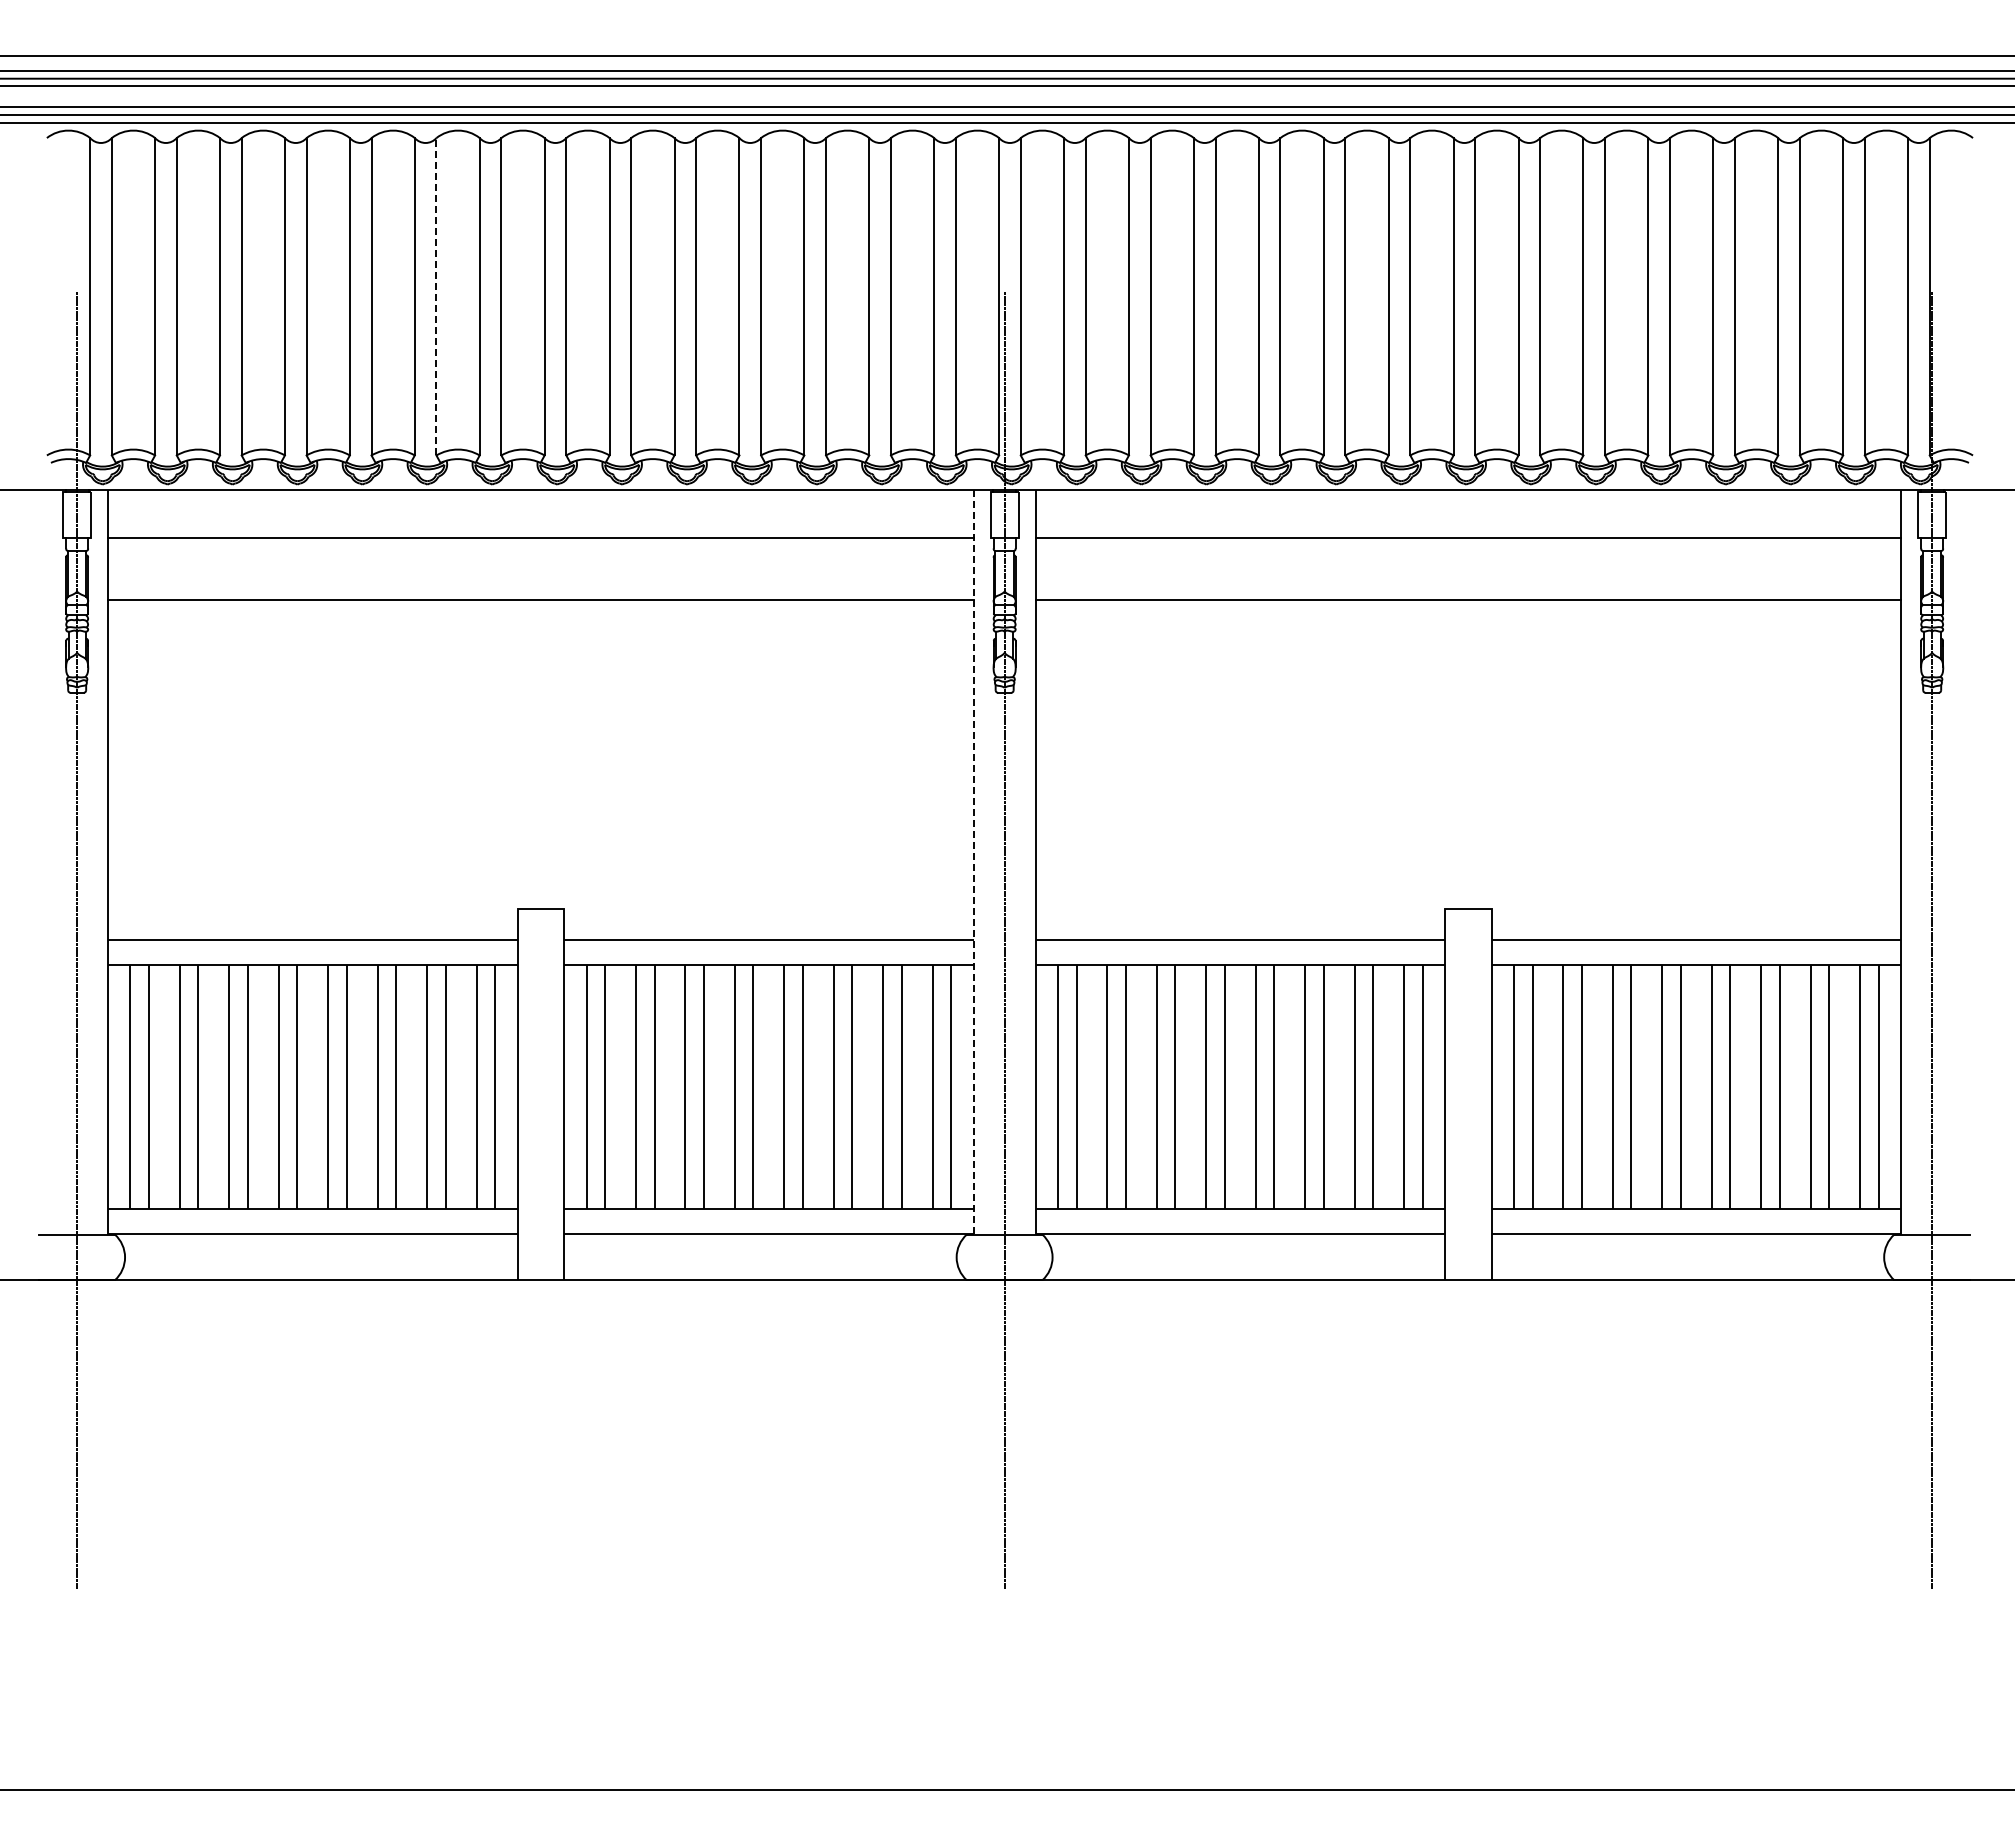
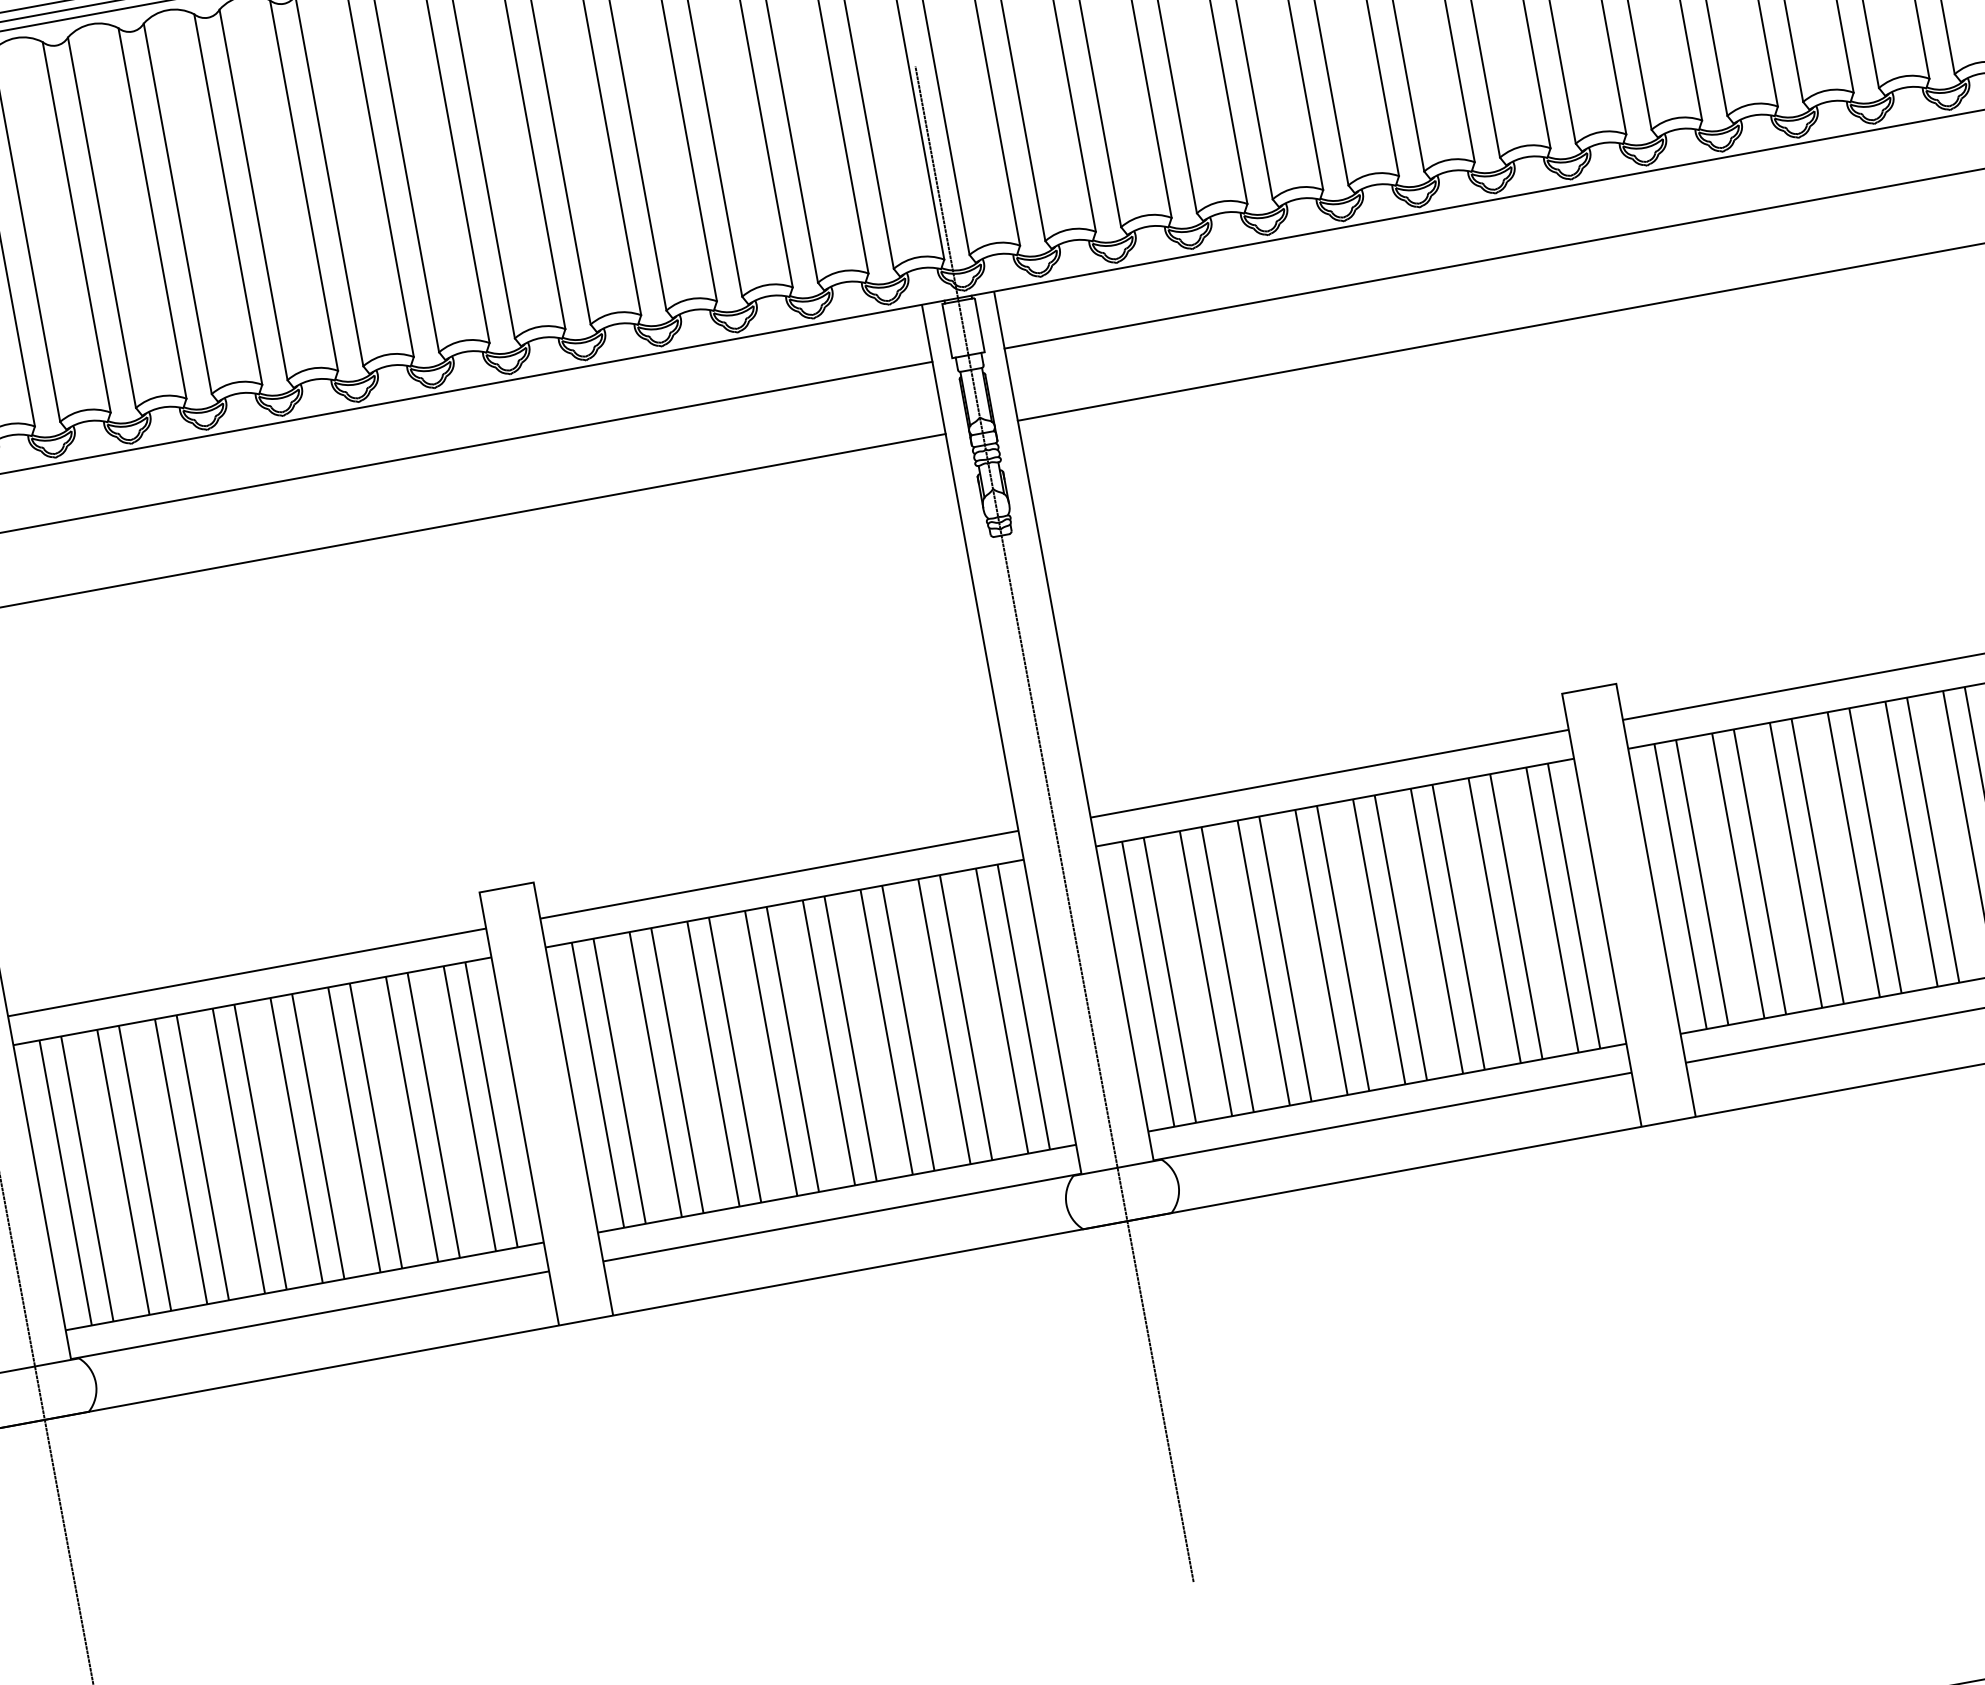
line: (436, 296) -> (253, 194), dashed -> solid
line: (973, 862) -> (1001, 740), dashed -> solid

